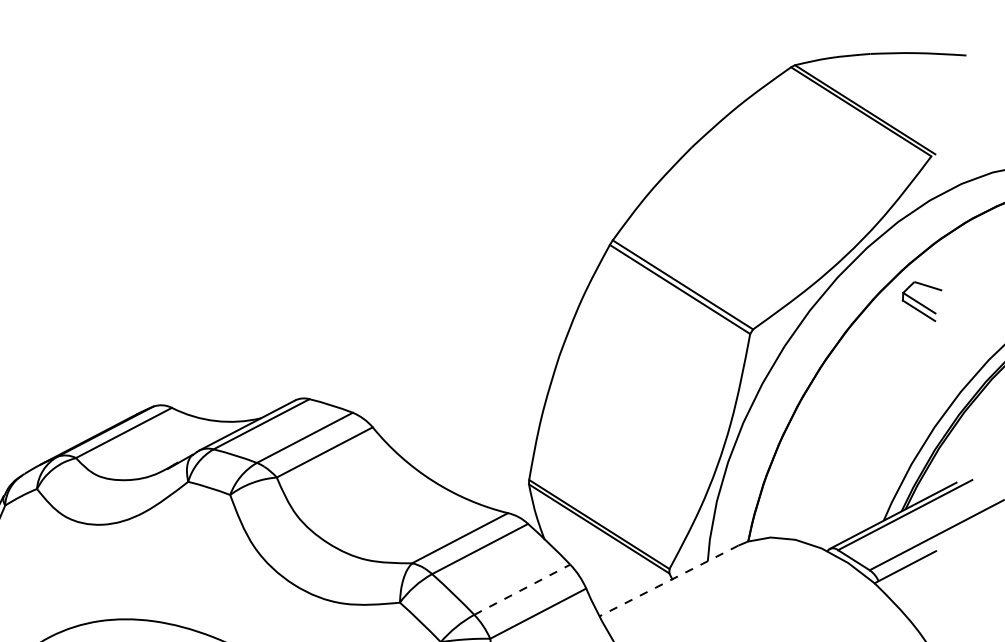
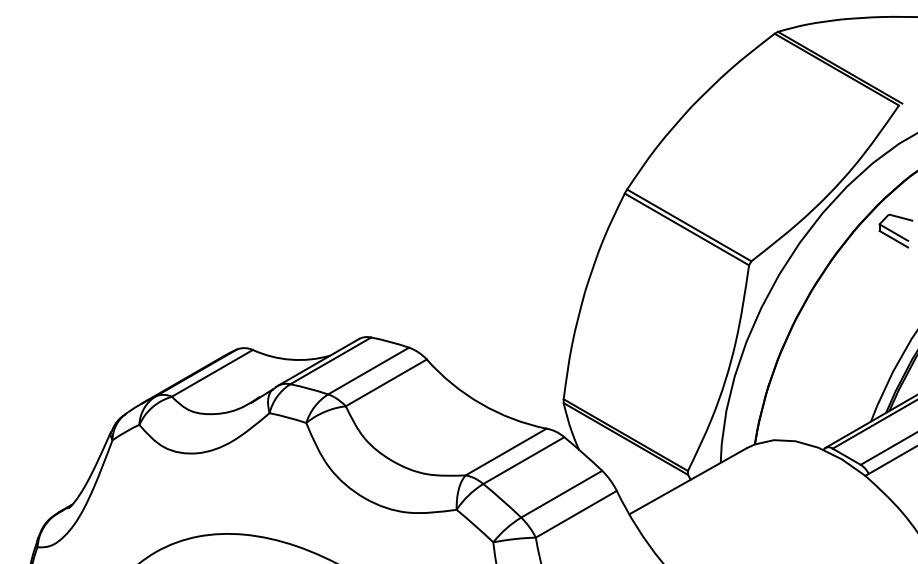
line: (668, 581) -> (687, 481), dashed -> solid
line: (522, 590) -> (561, 494), dashed -> solid

